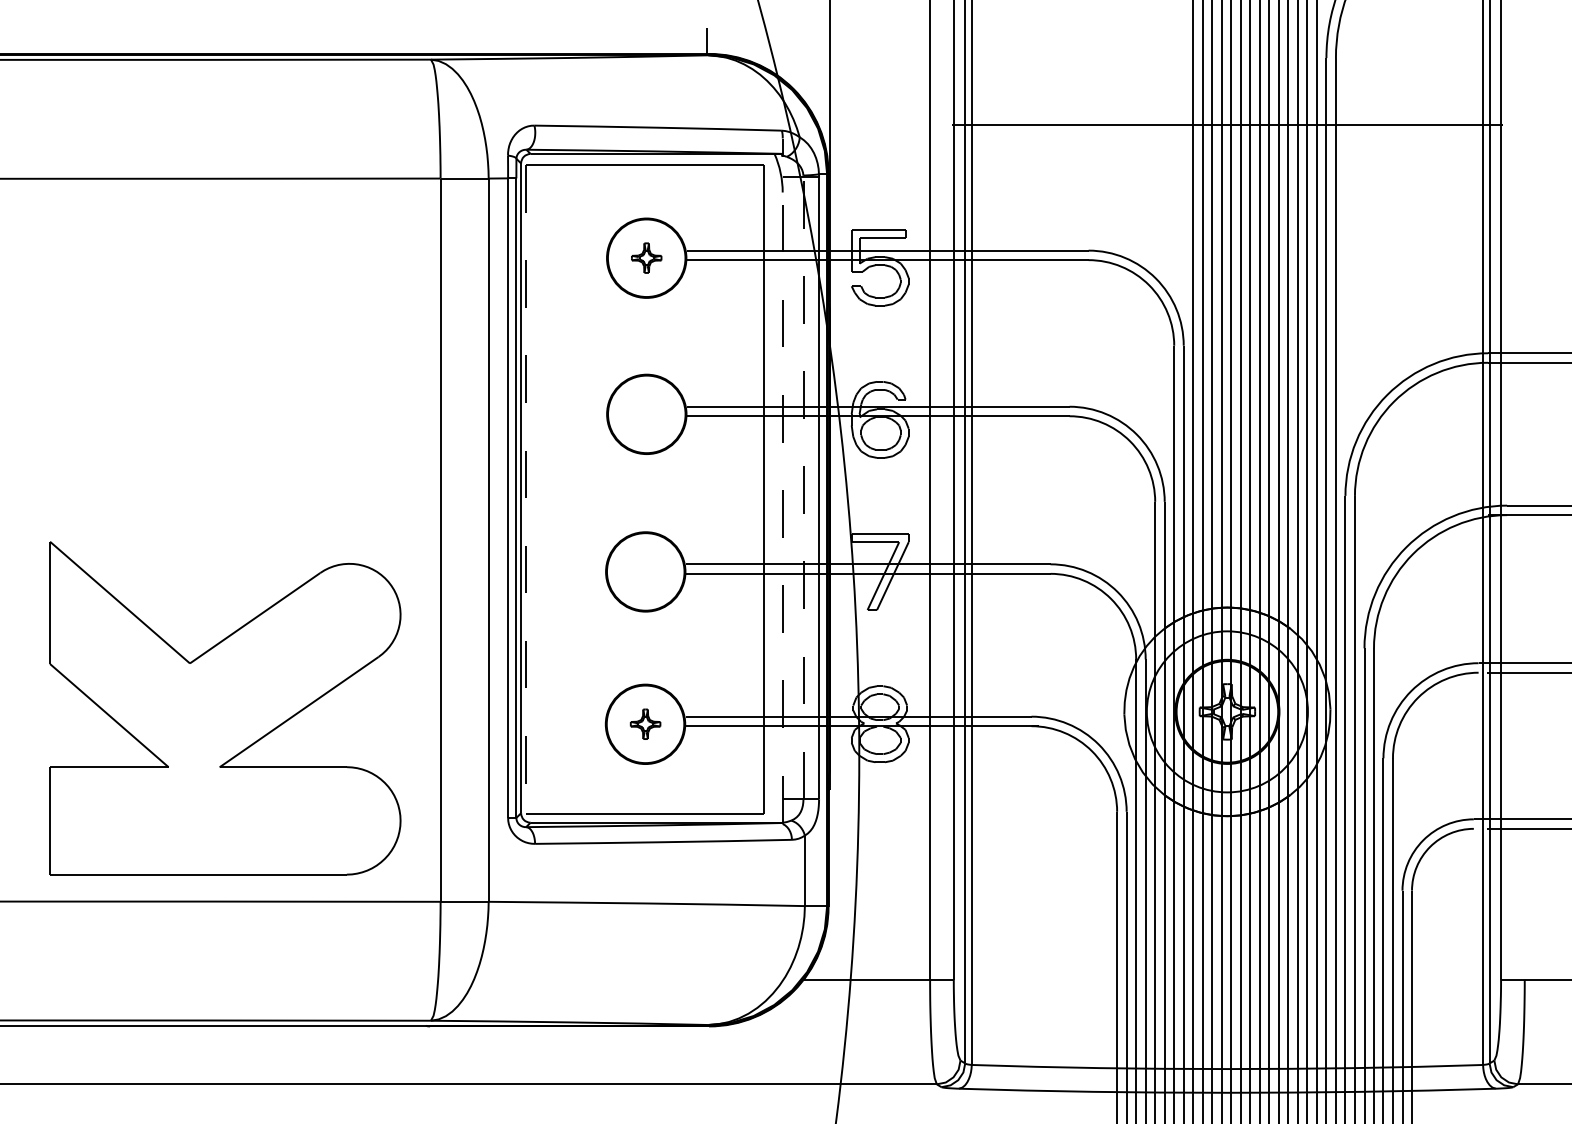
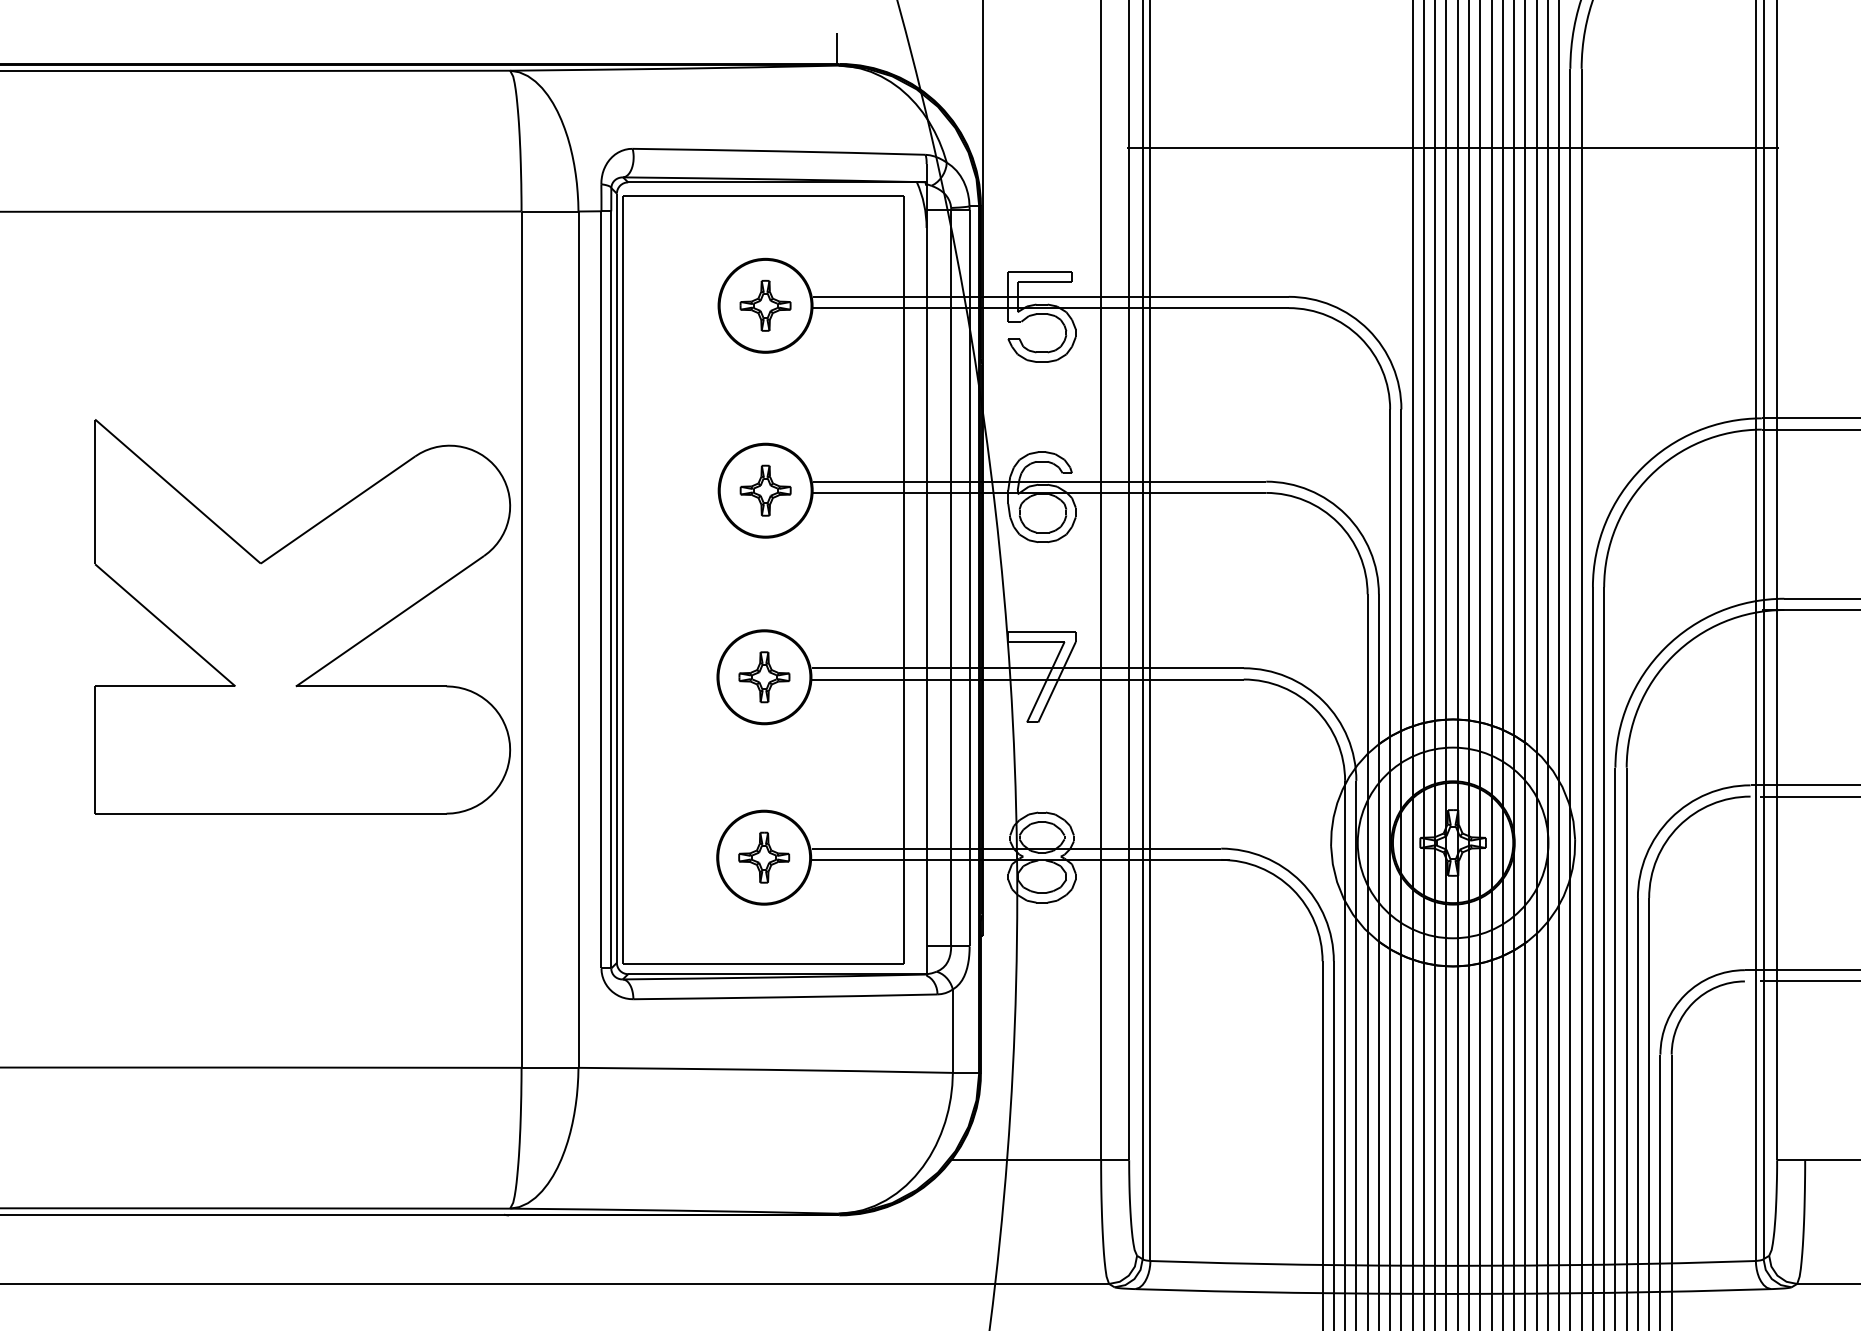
part: (646, 257) -> (765, 305), size x1.43
part: (646, 414) -> (765, 490), added
line: (782, 480) -> (926, 568), dashed -> solid
line: (803, 487) -> (951, 577), dashed -> solid
line: (525, 490) -> (622, 580), dashed -> solid
part: (645, 572) -> (764, 677), added
part: (225, 708) -> (302, 616), moved
part: (645, 724) -> (764, 857), size x1.43

